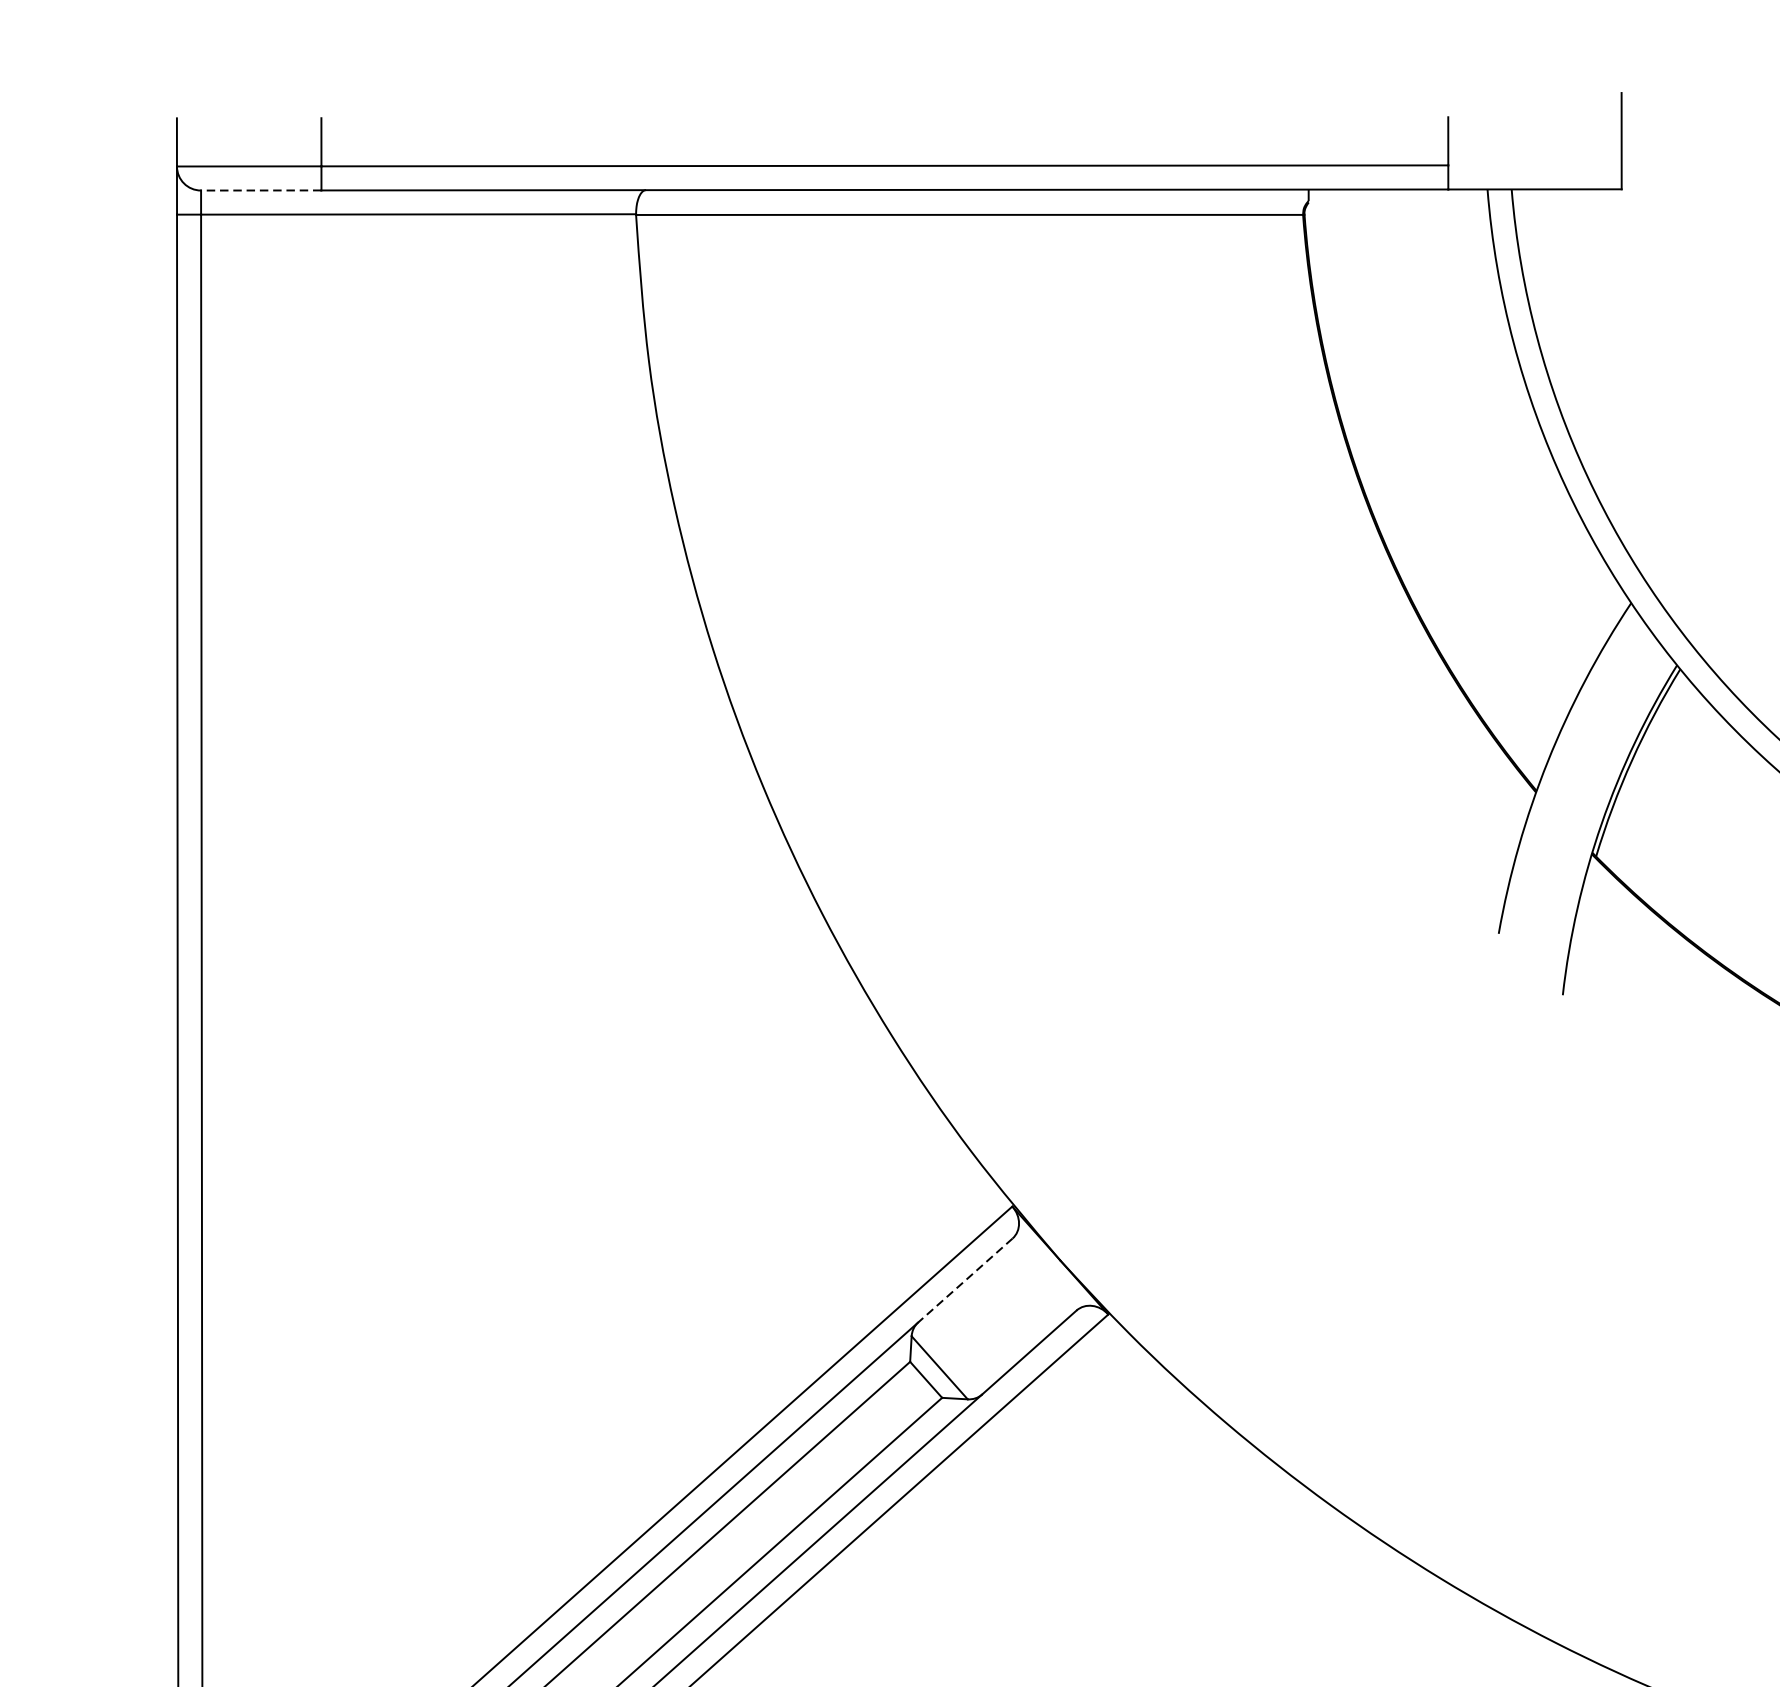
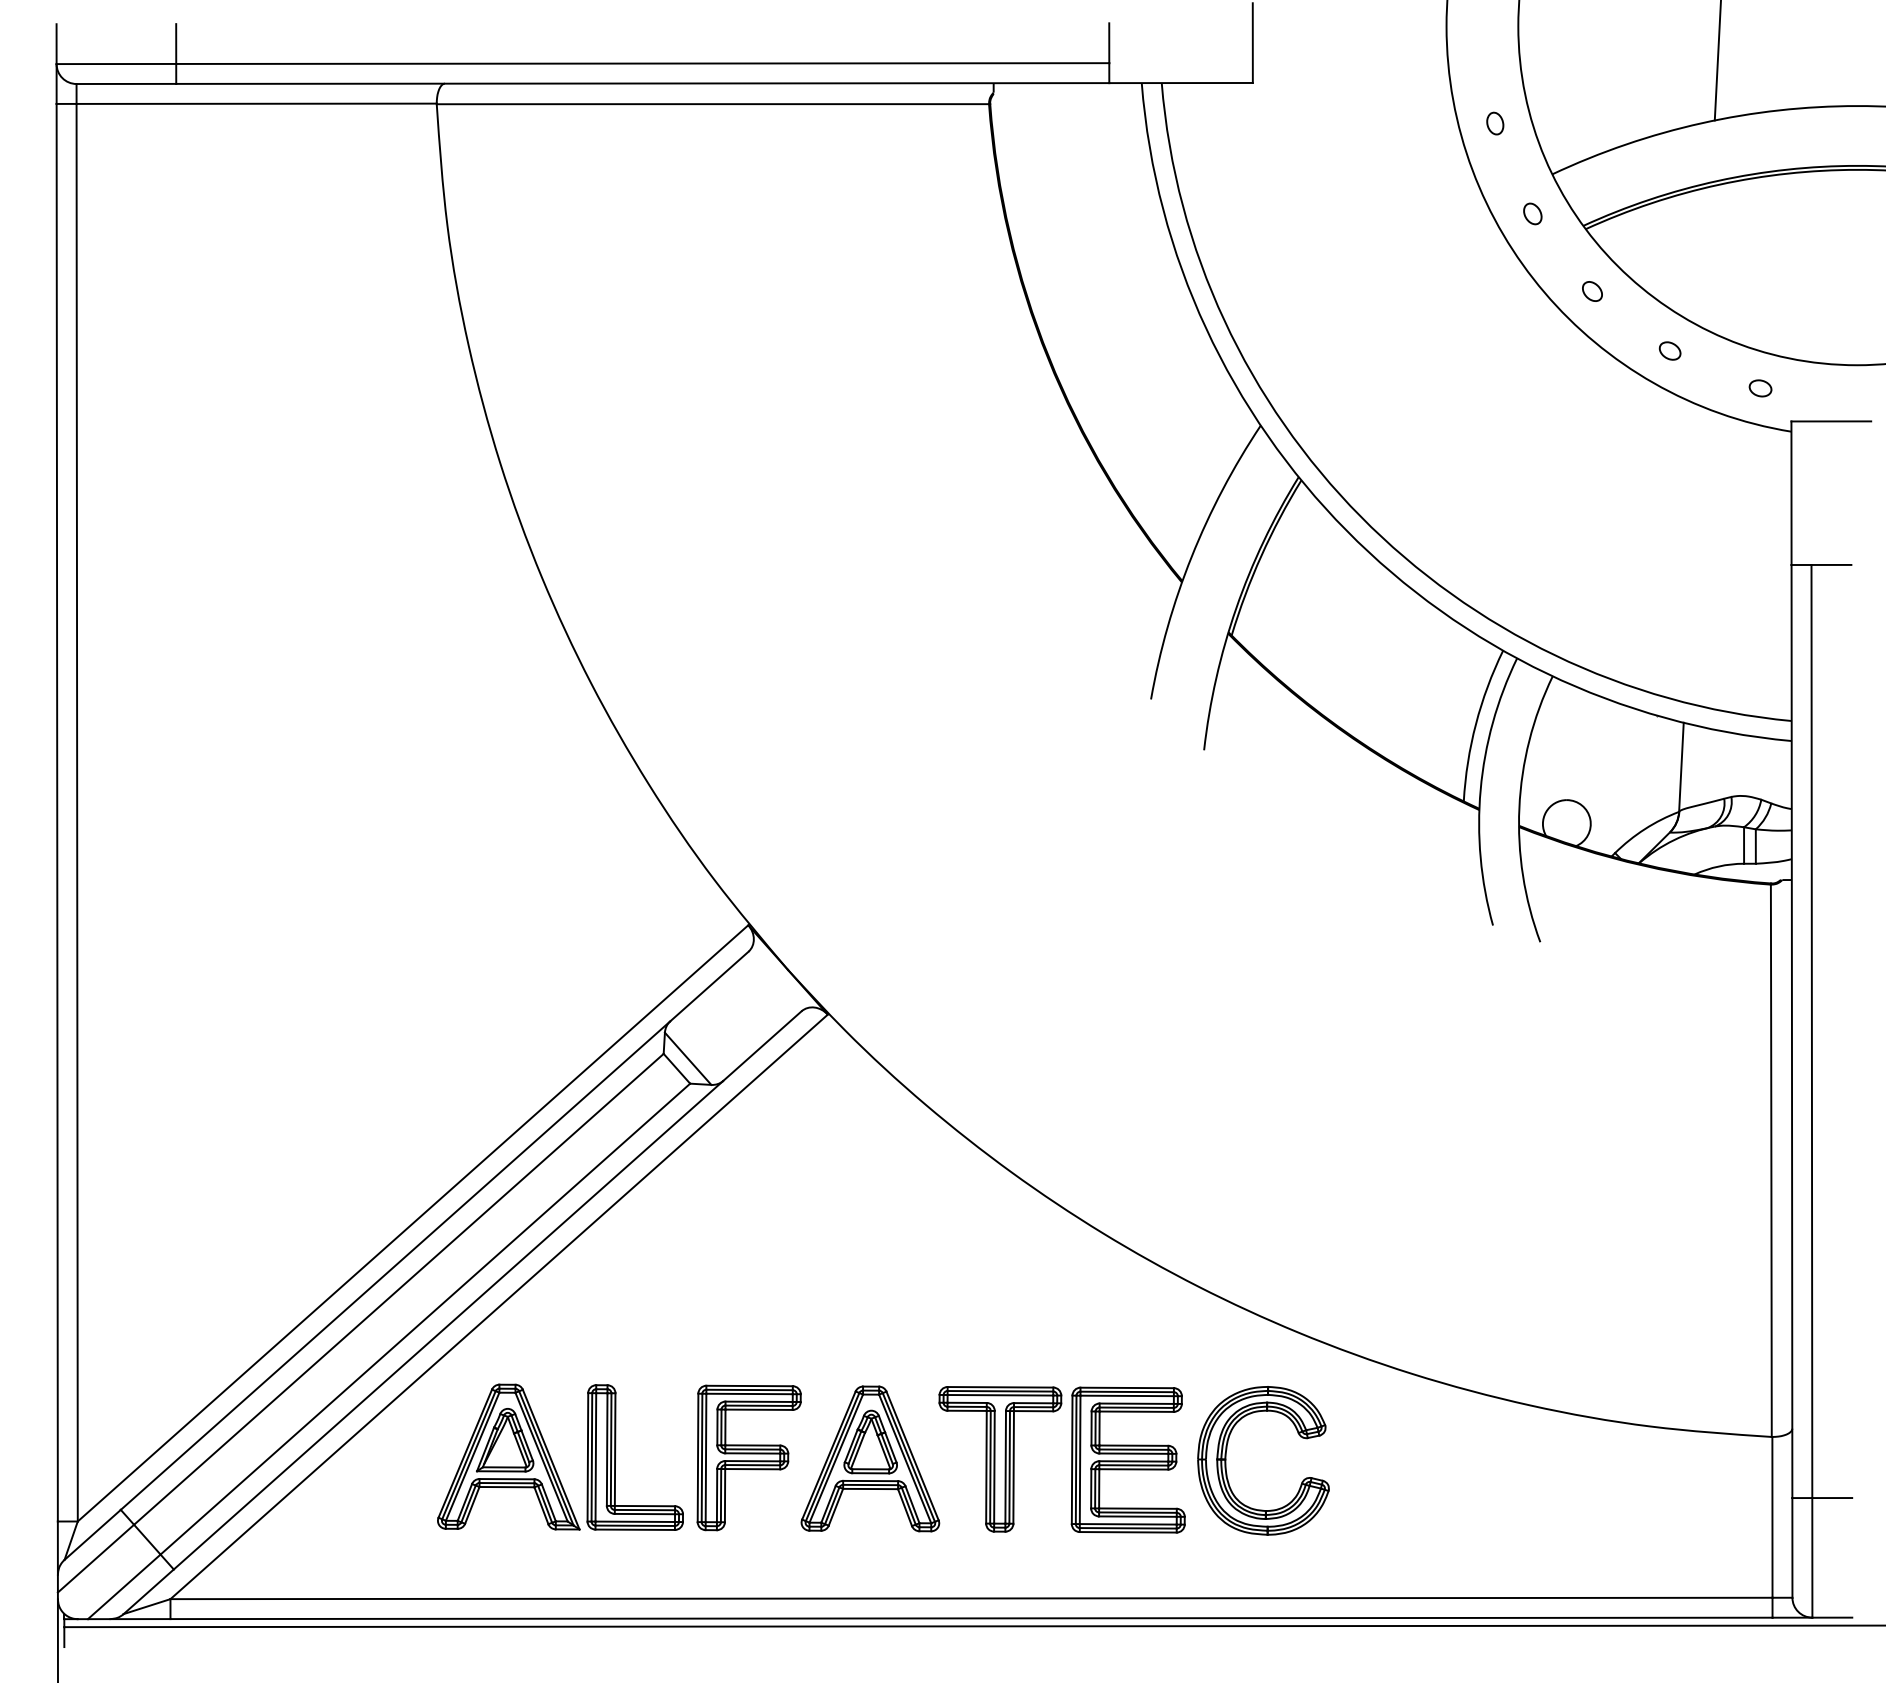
line: (261, 189) -> (126, 83), dashed -> solid
line: (965, 1280) -> (709, 986), dashed -> solid

